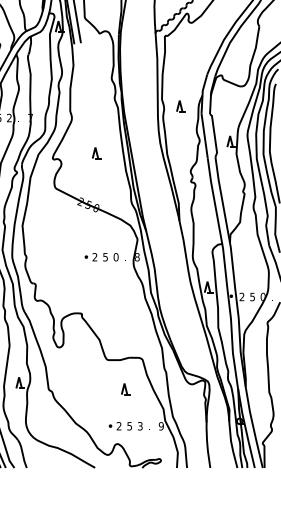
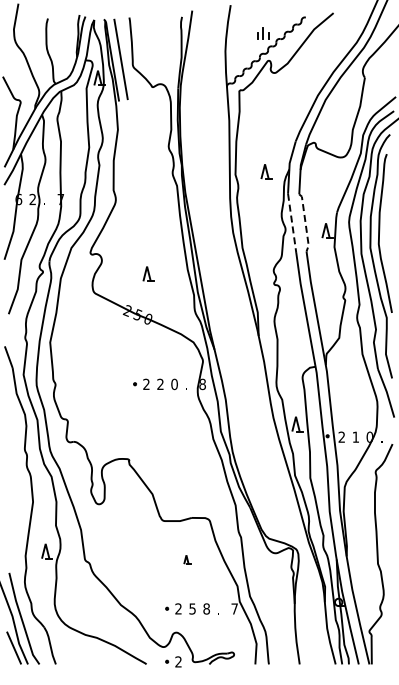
part: (180, 106) -> (266, 171), moved
line: (204, 136) -> (292, 223), solid -> dashed
line: (214, 136) -> (305, 223), solid -> dashed
part: (96, 152) -> (148, 273), moved
text: (105, 257) -> (160, 384), 5 -> 2
text: (252, 296) -> (355, 436), 5 -> 1
part: (125, 389) -> (187, 559), size x0.6
text: (140, 425) -> (206, 608), 3 -> 8
text: (161, 425) -> (234, 608), 9 -> 7
part: (115, 465) -> (173, 661), added

